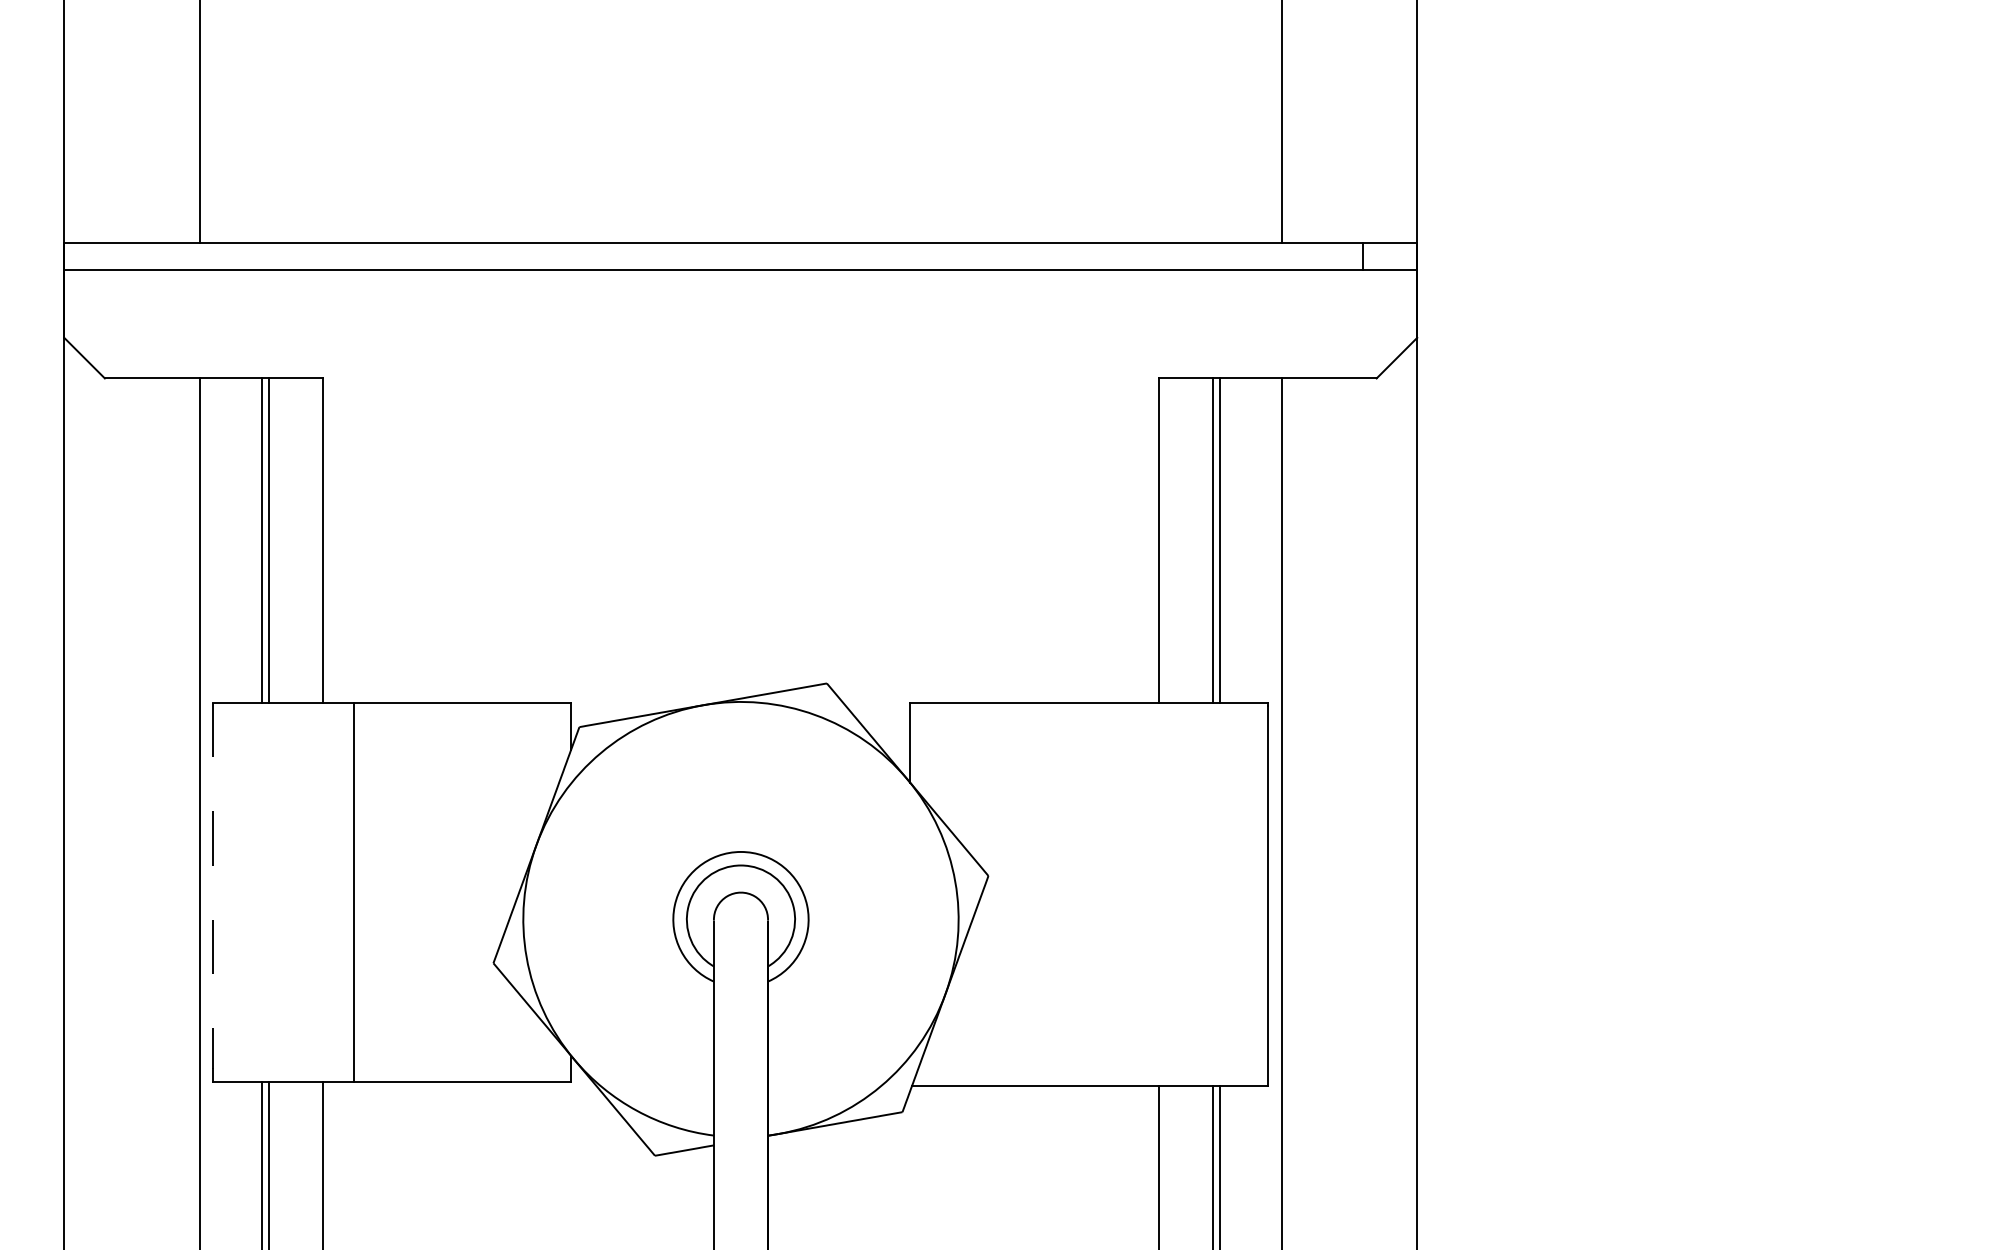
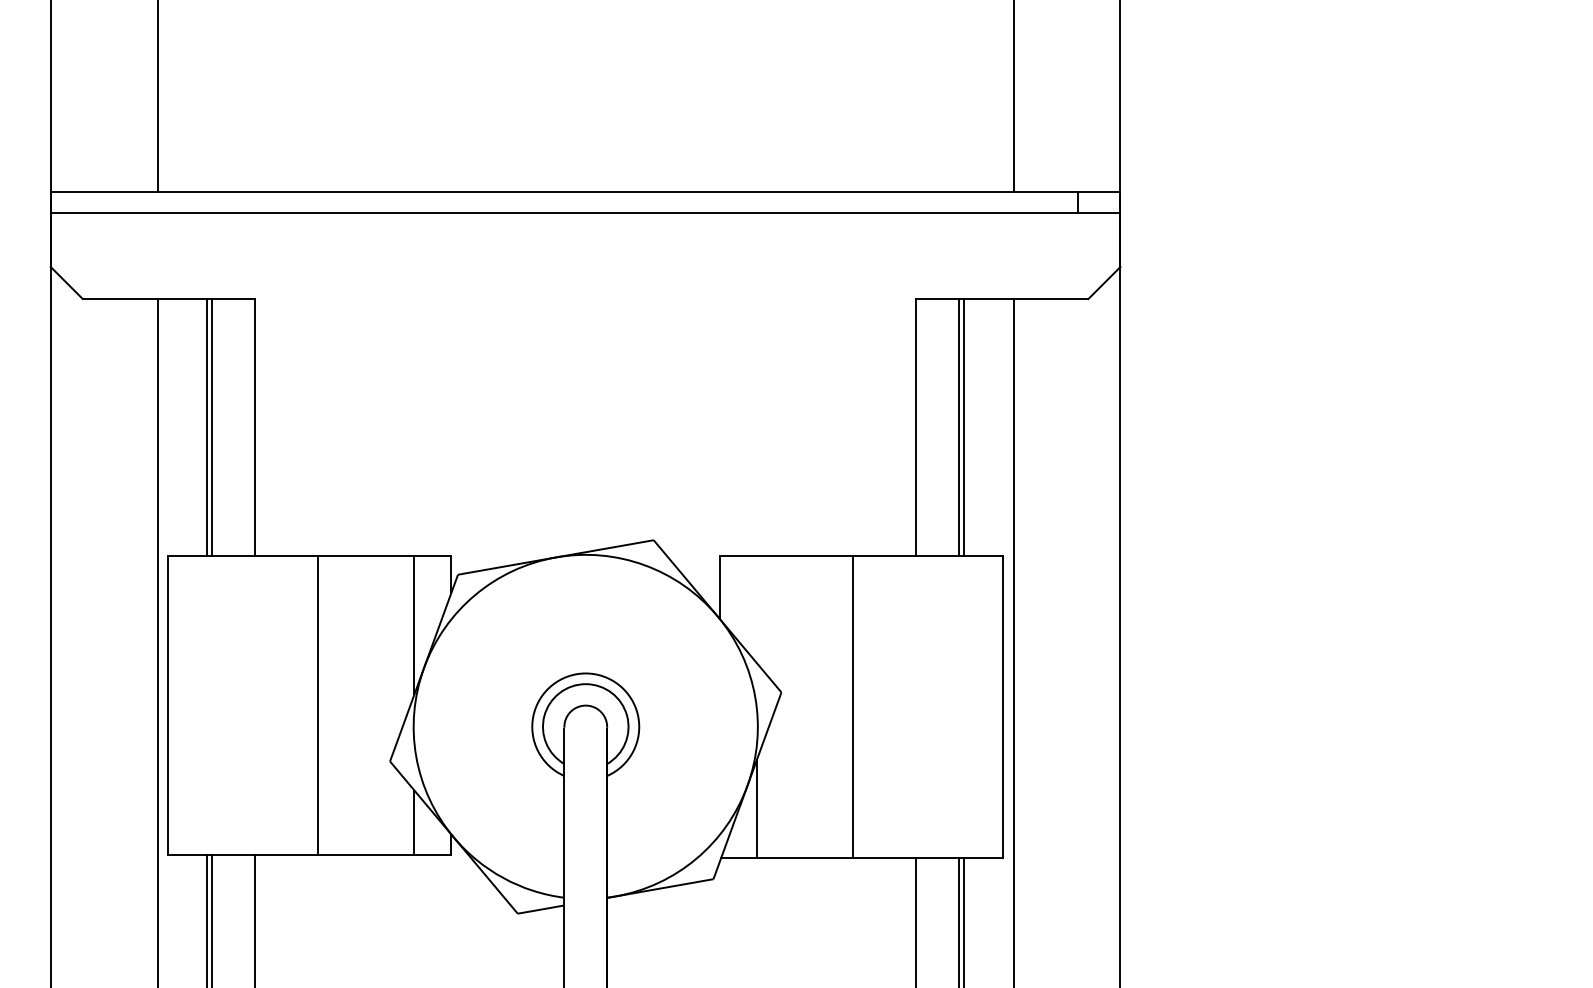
line: (524, 790) -> (414, 624), added
line: (213, 886) -> (168, 700), dashed -> solid
line: (353, 892) -> (318, 705), moved
line: (1079, 894) -> (853, 707), added
line: (957, 1023) -> (756, 809), added
line: (524, 1040) -> (414, 822), added

